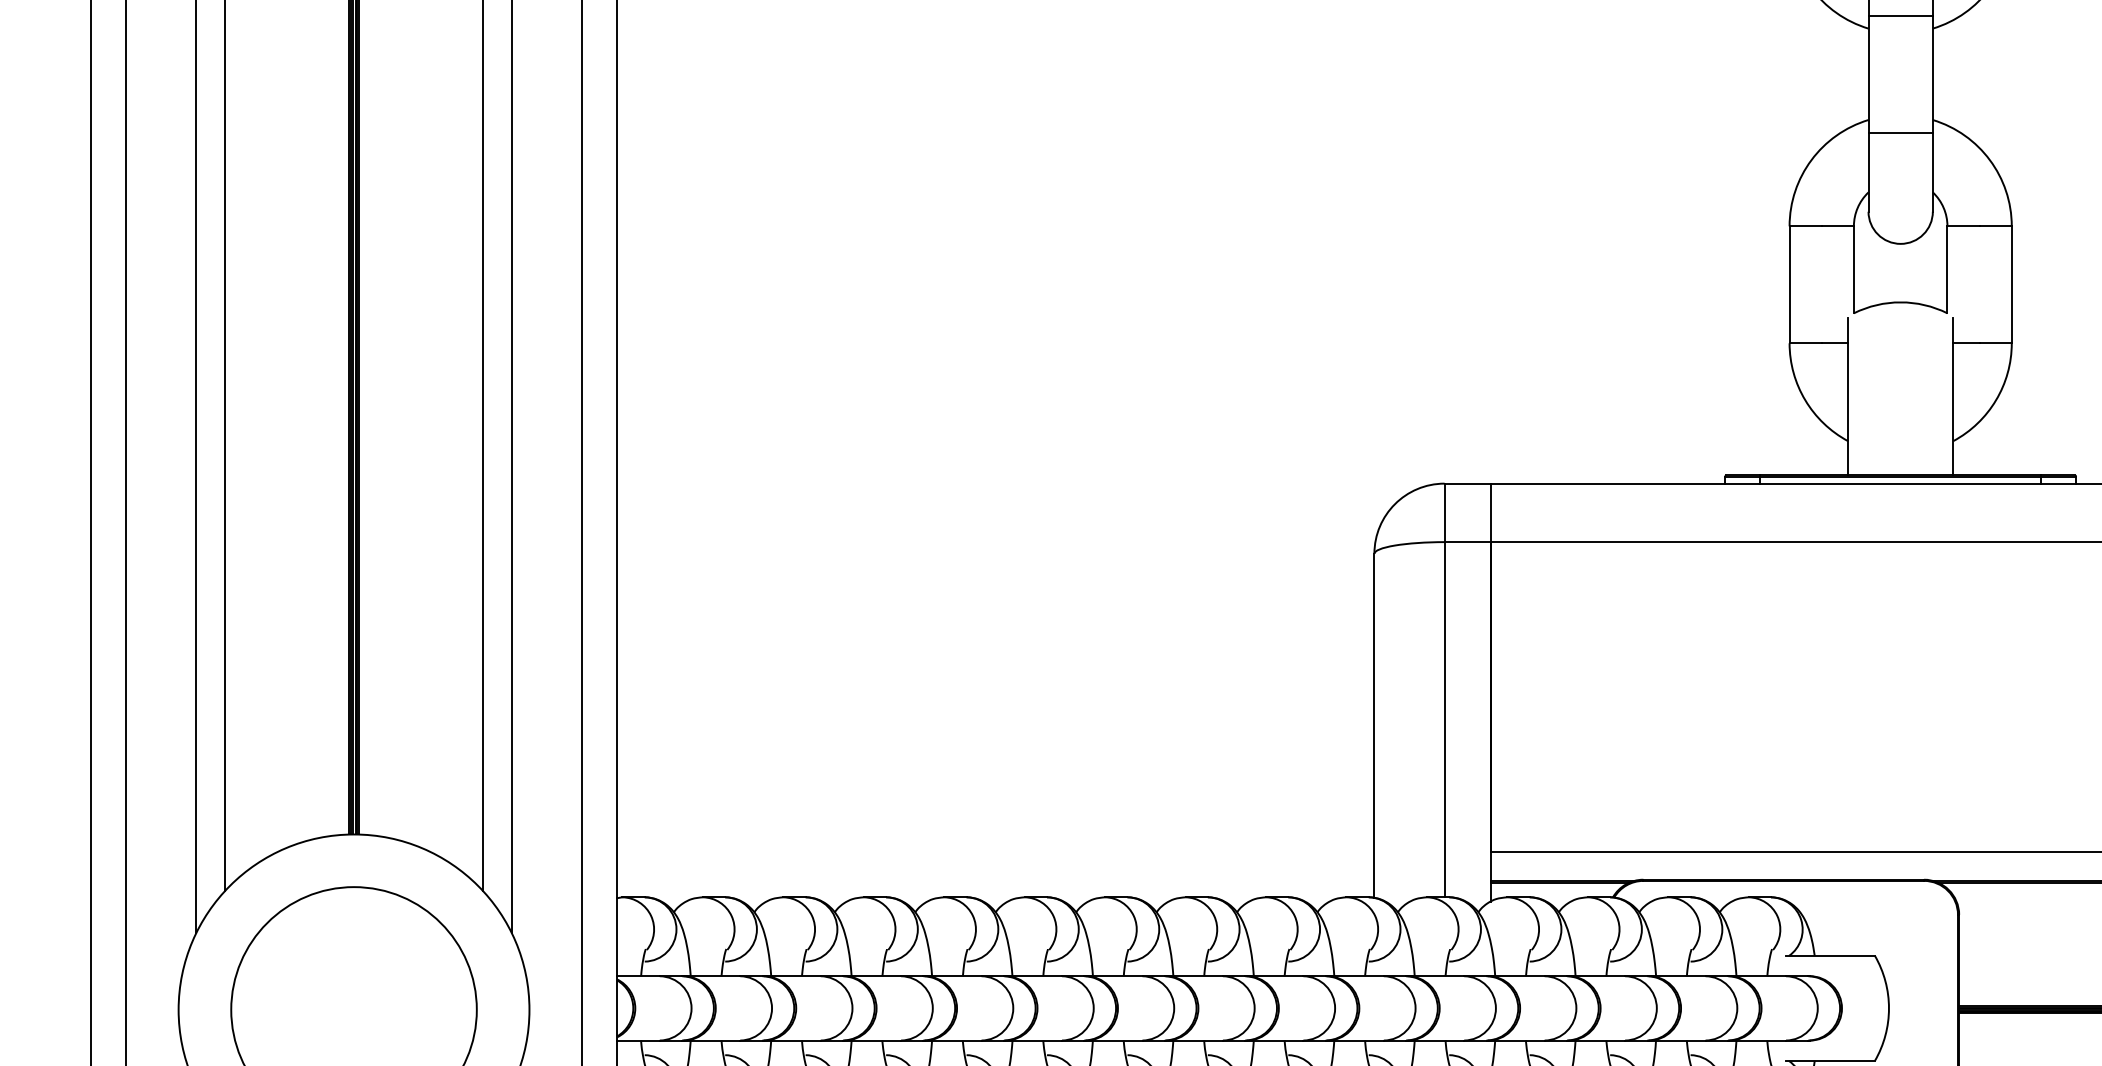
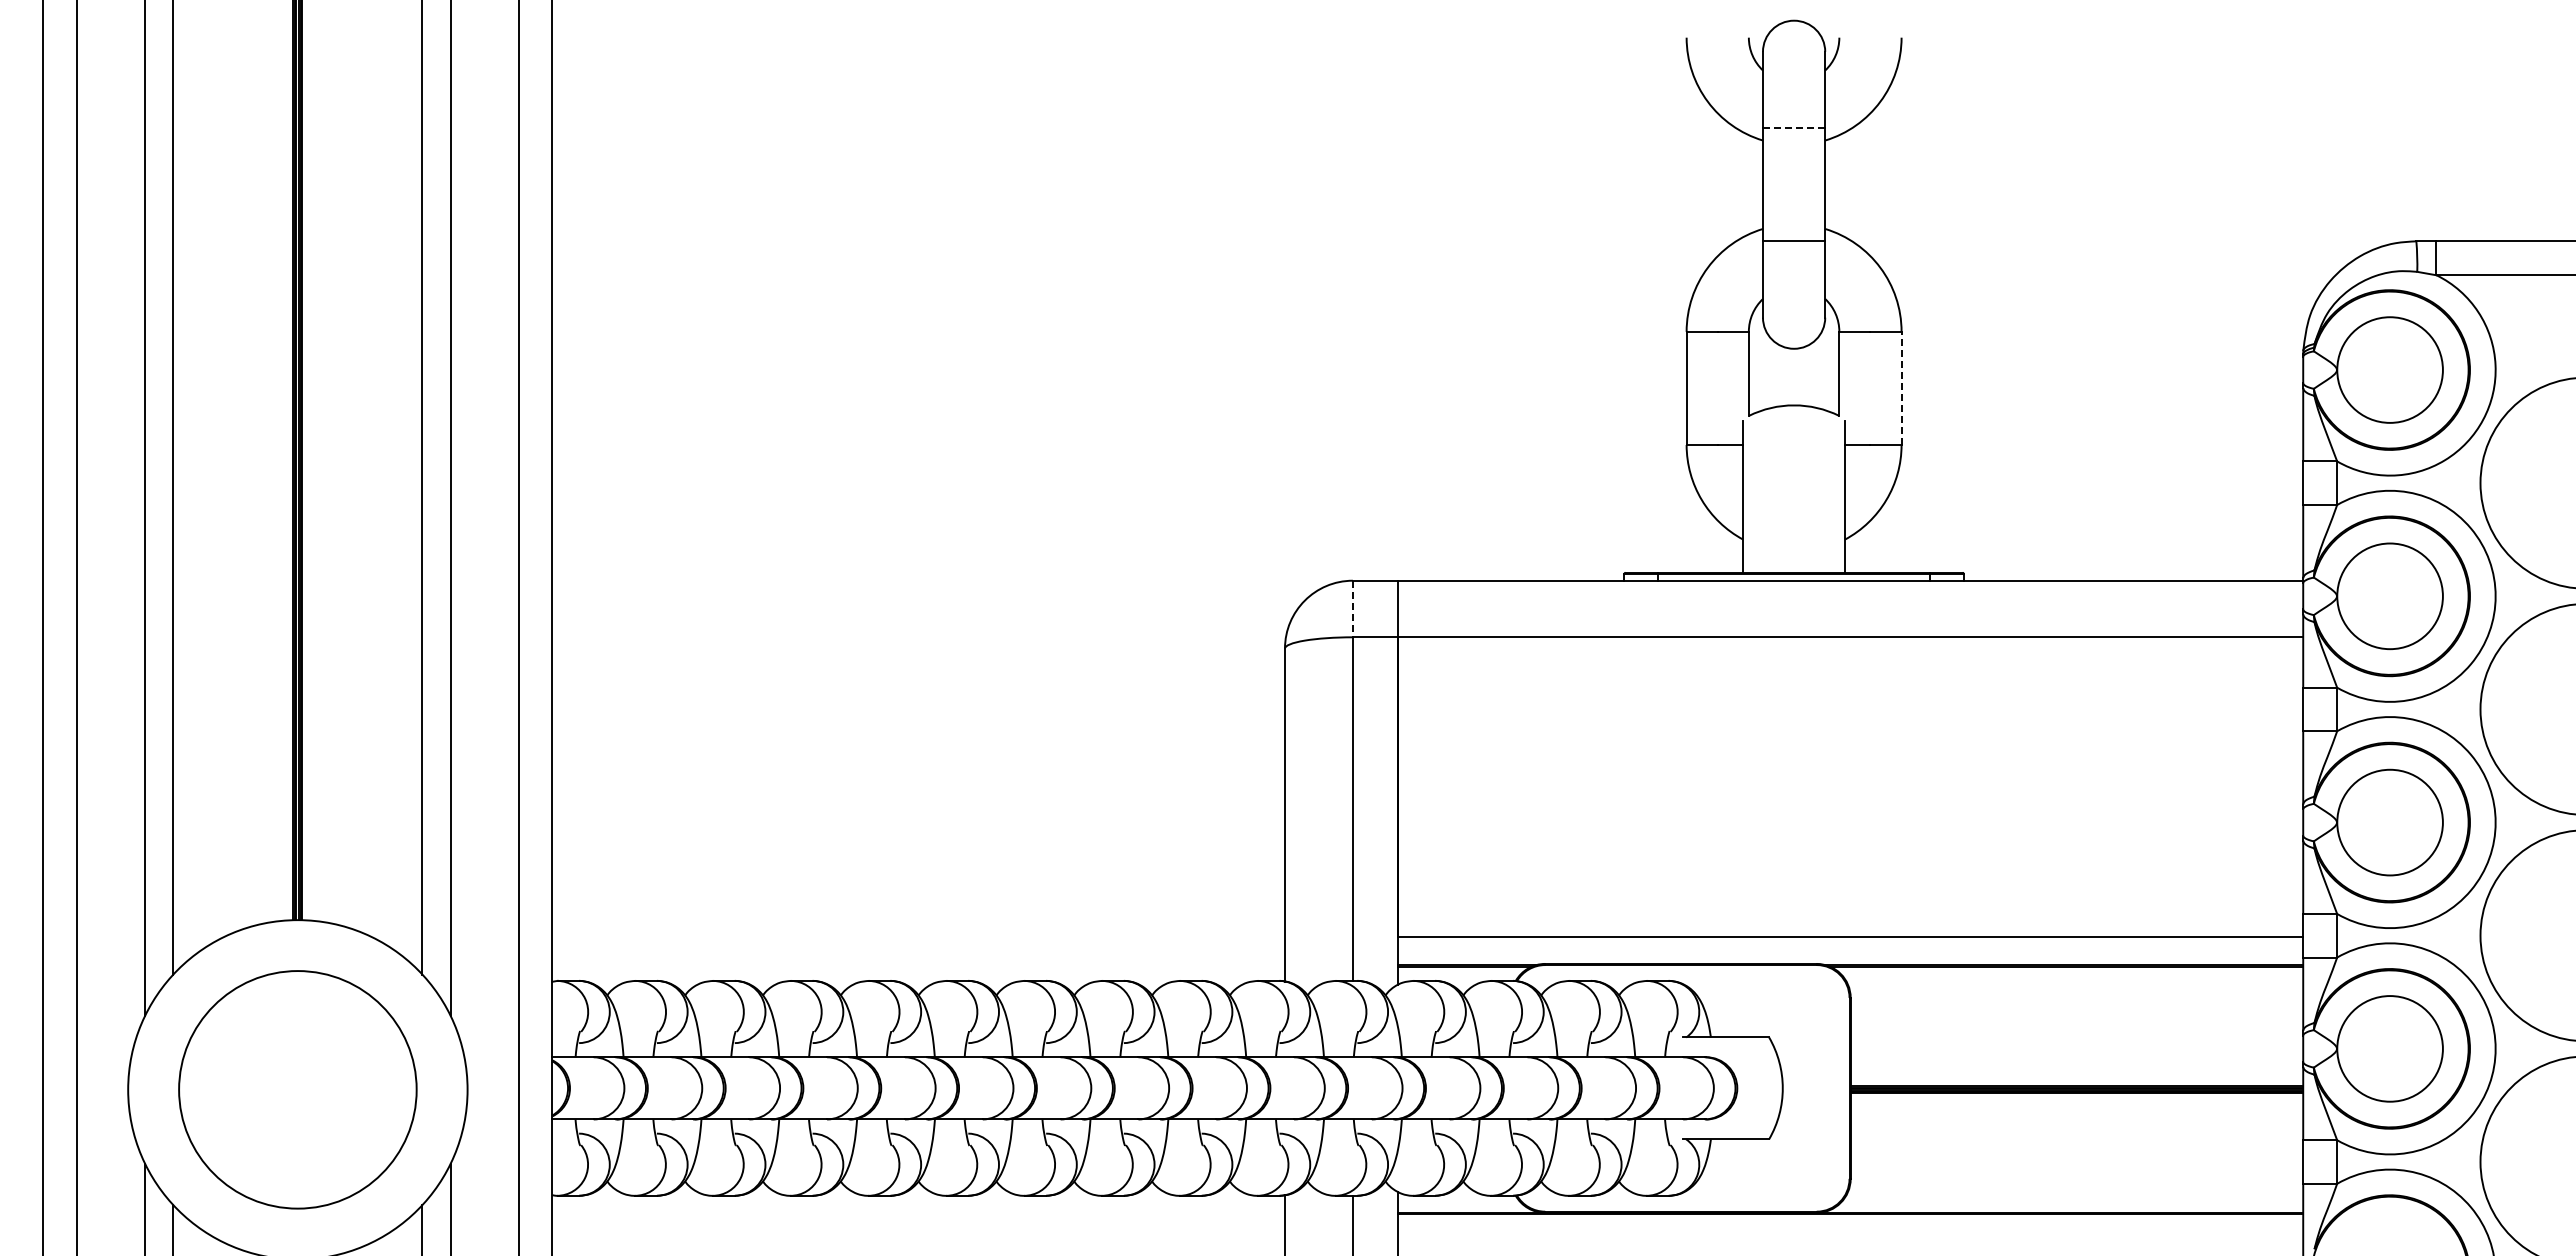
line: (1901, 16) -> (1794, 128), solid -> dashed
line: (2011, 284) -> (1901, 388), solid -> dashed
line: (1444, 513) -> (1352, 609), solid -> dashed

